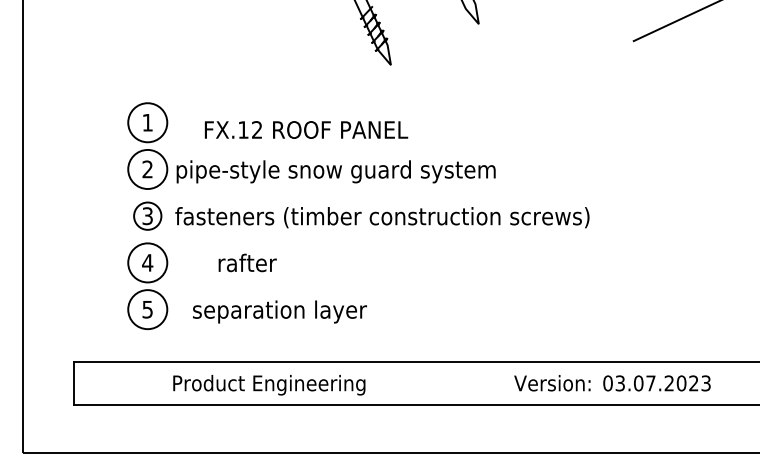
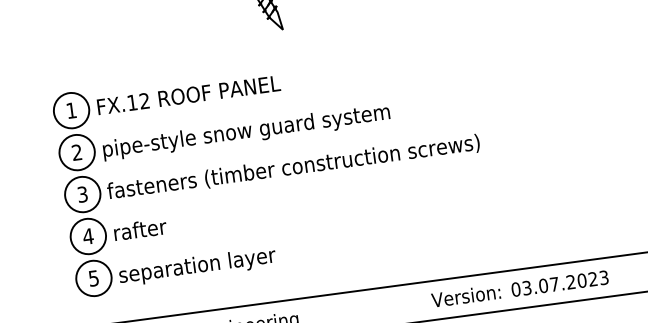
text: (306, 129) -> (188, 94), moved
circle: (147, 215) -> (82, 193), size x1.43
text: (247, 262) -> (140, 229), moved
text: (279, 311) -> (197, 266), moved

